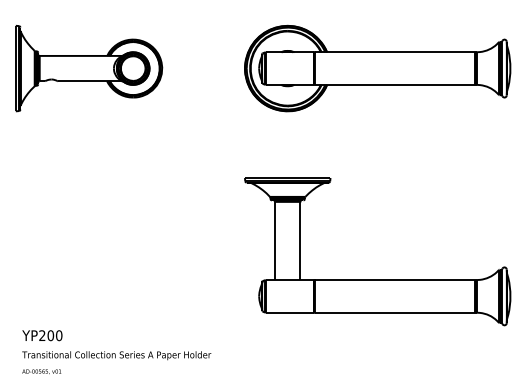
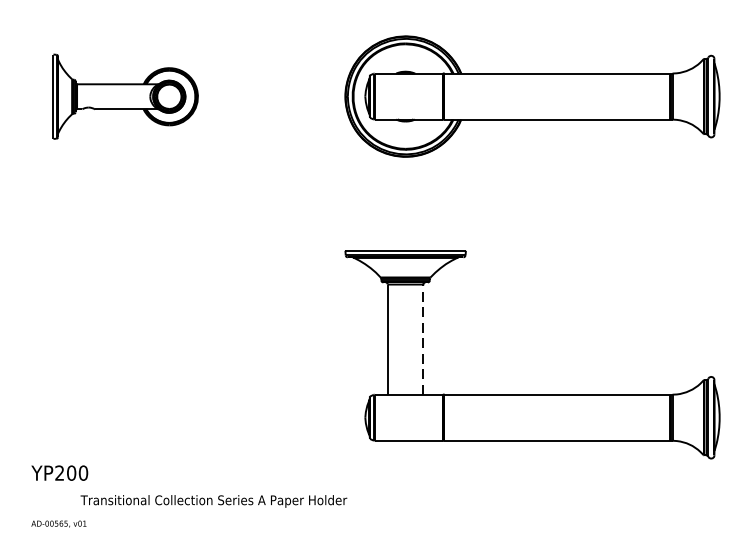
part: (89, 68) -> (126, 96), size x0.7
line: (300, 240) -> (423, 338), solid -> dashed
text: (116, 355) -> (213, 501), moved

